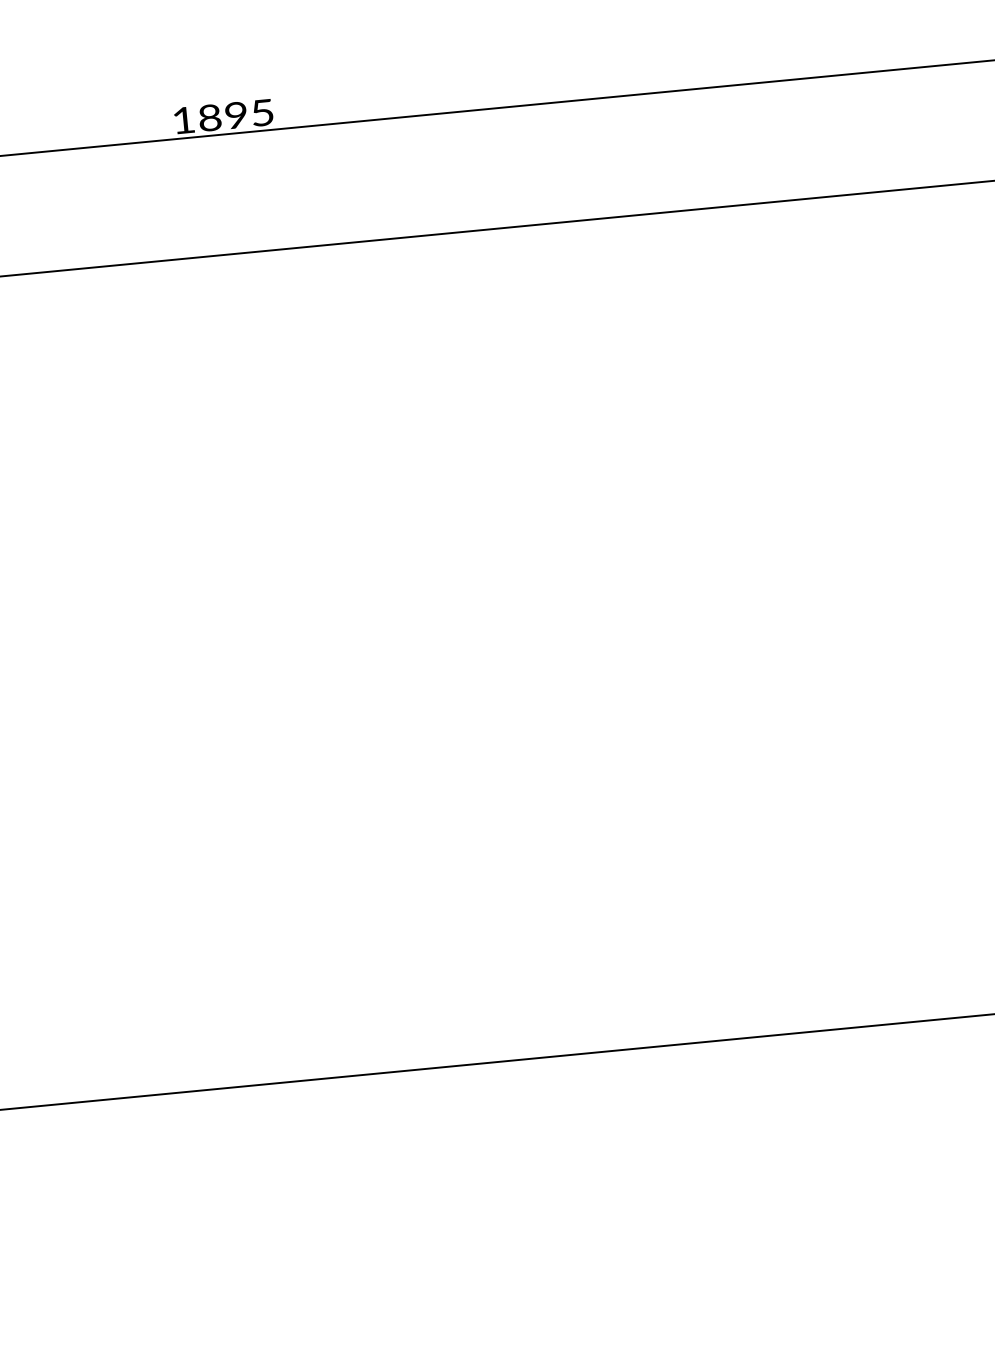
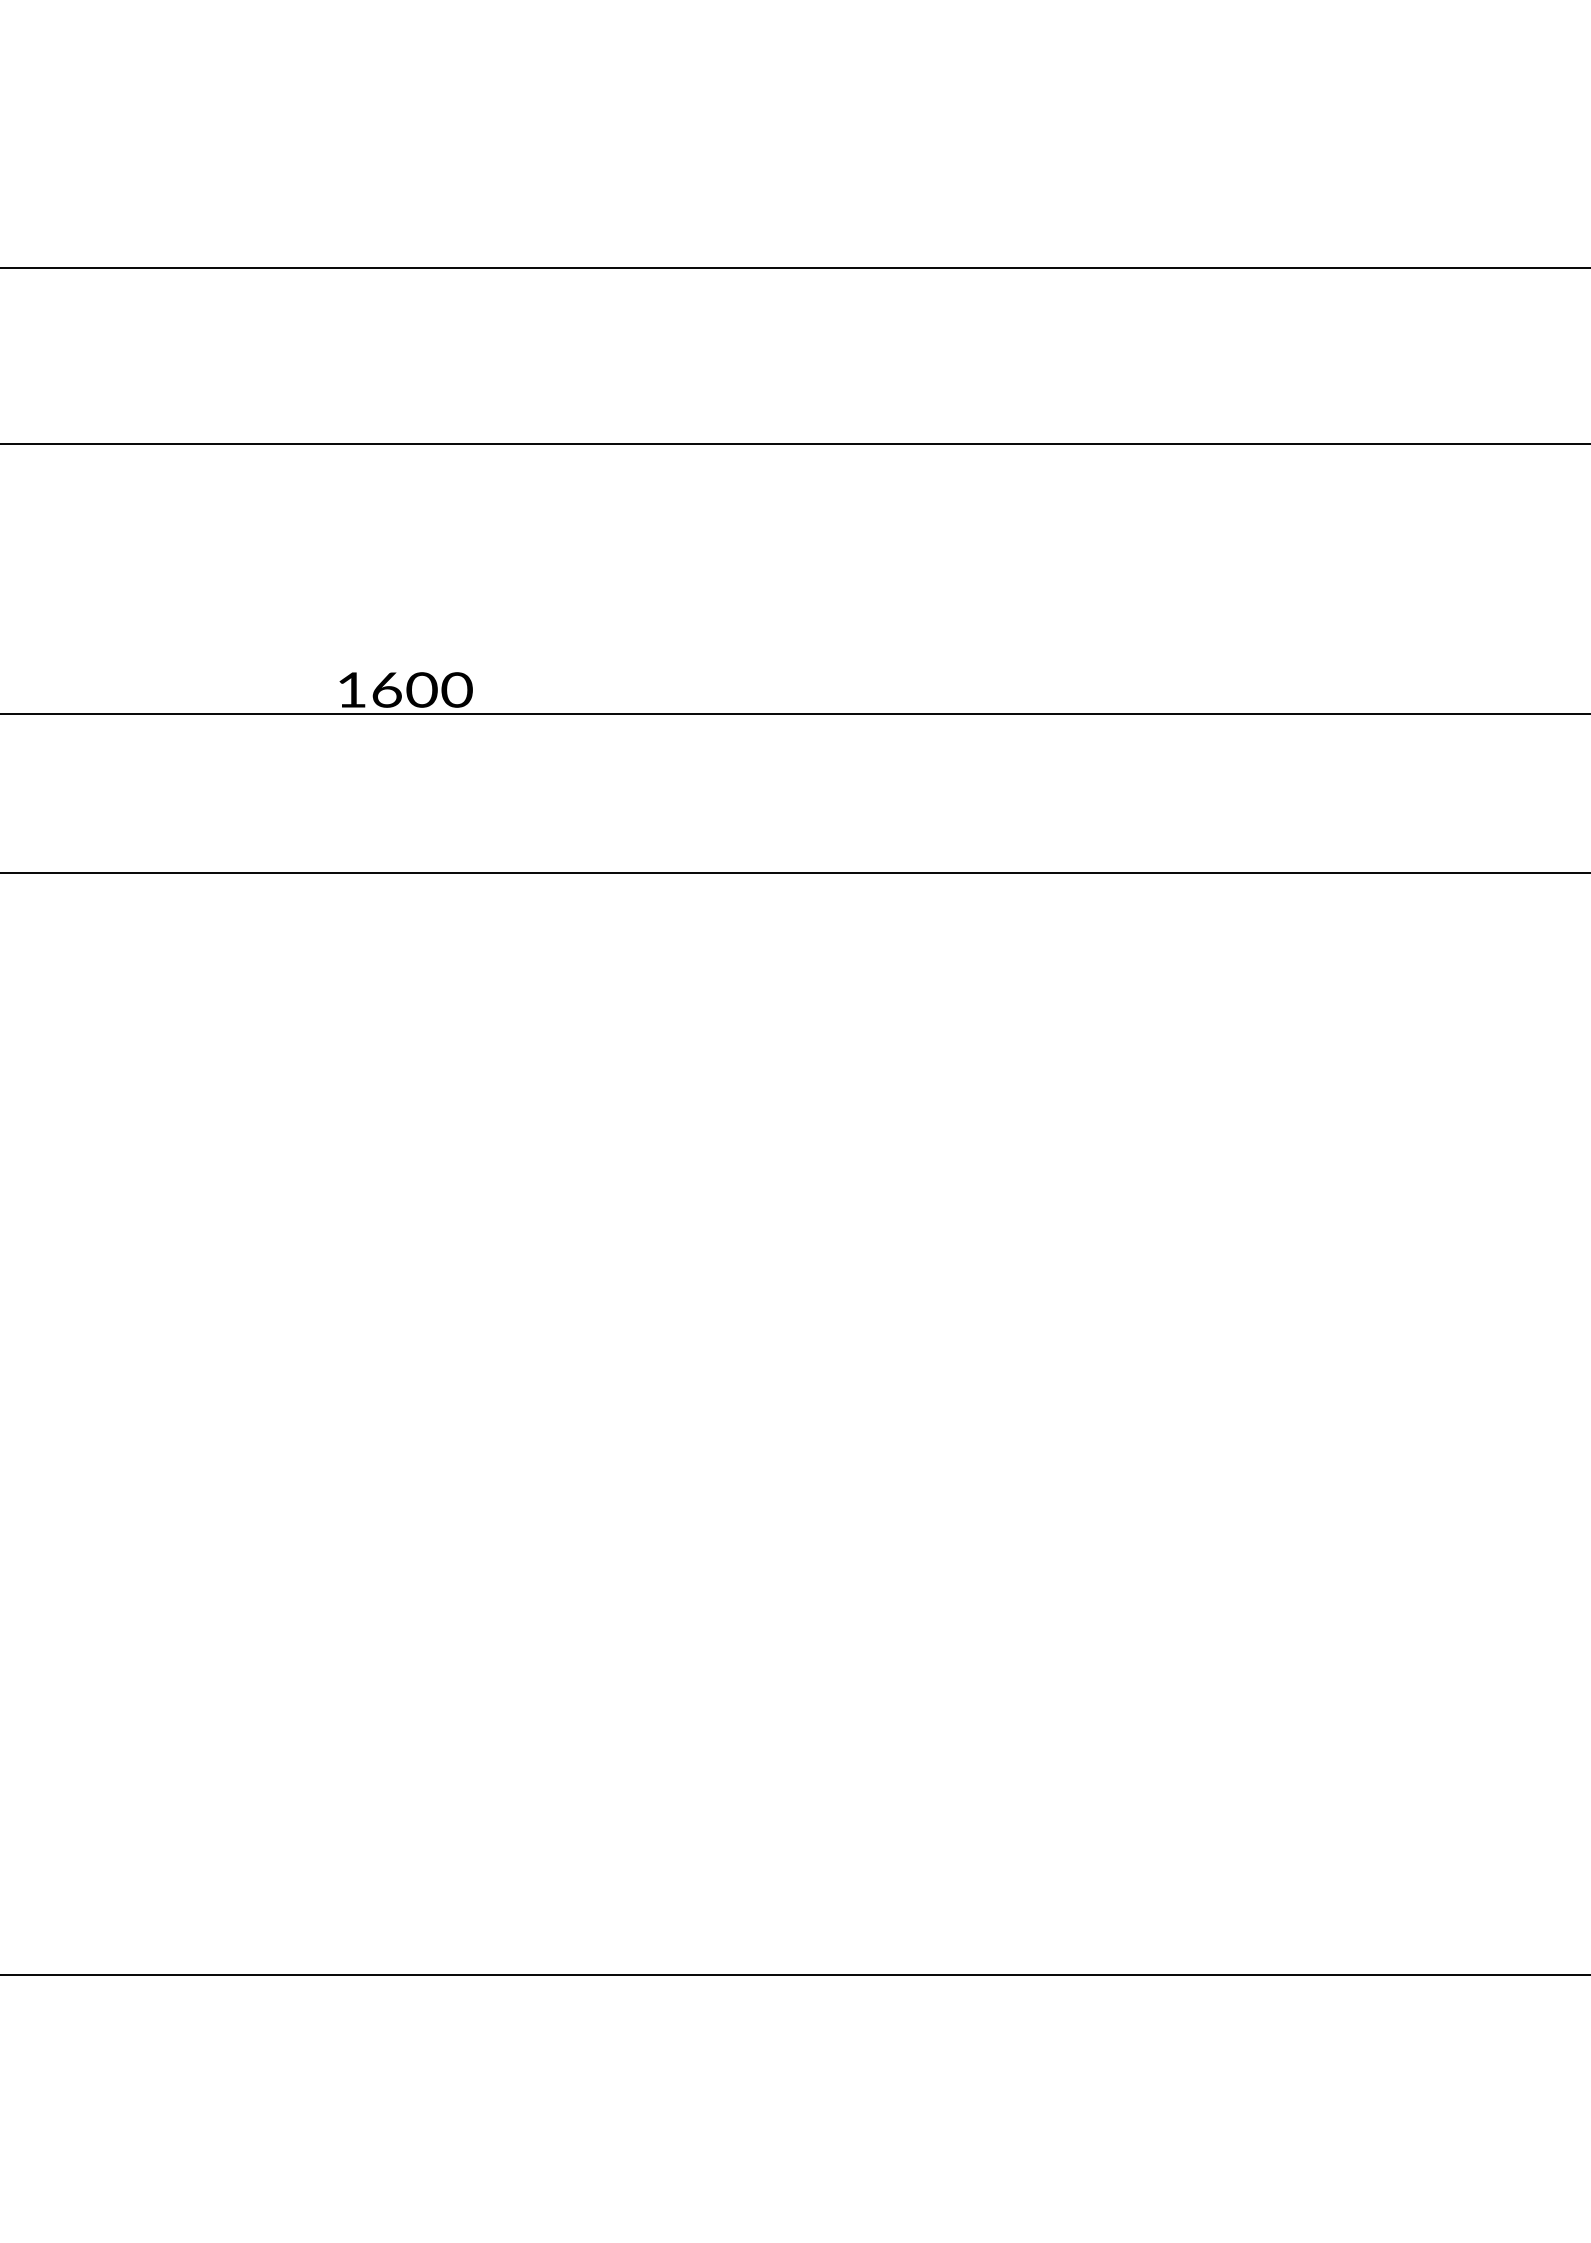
text: (236, 114) -> (422, 689), 1895 -> 1600

